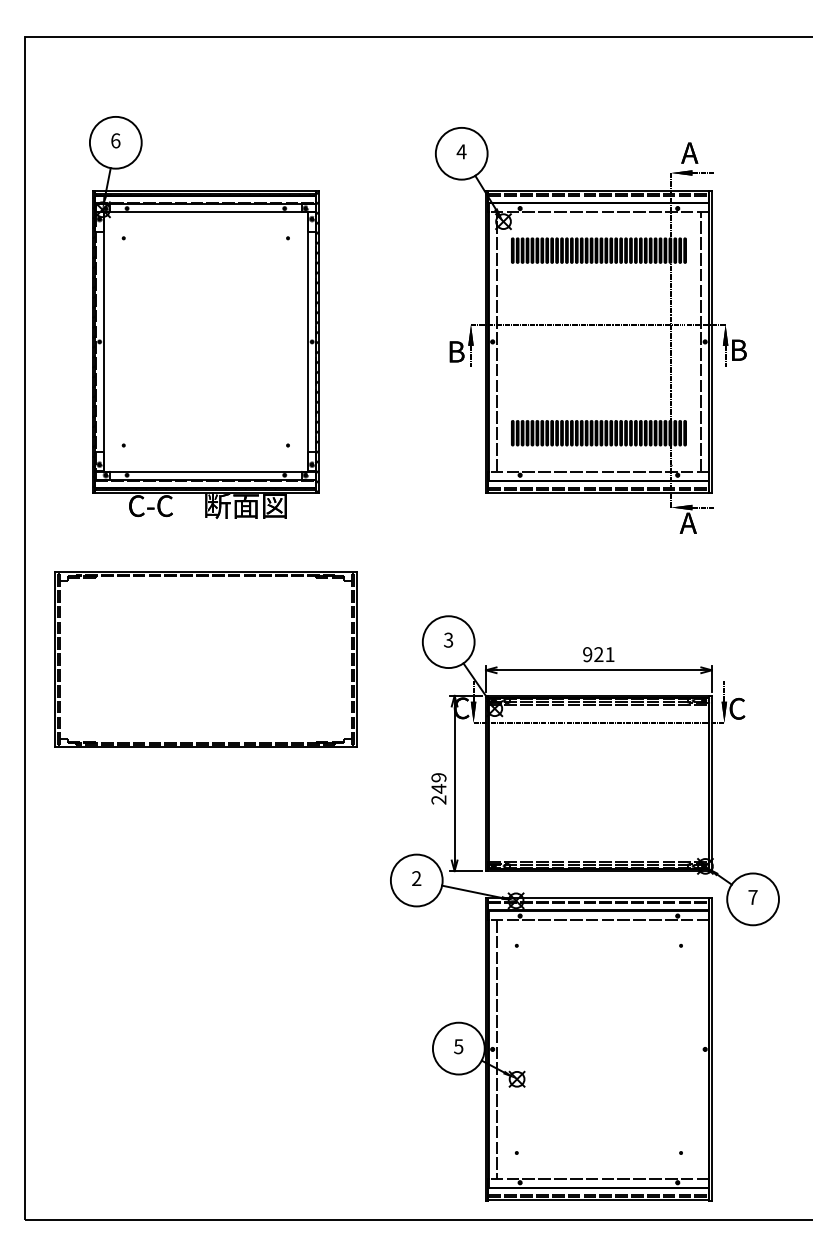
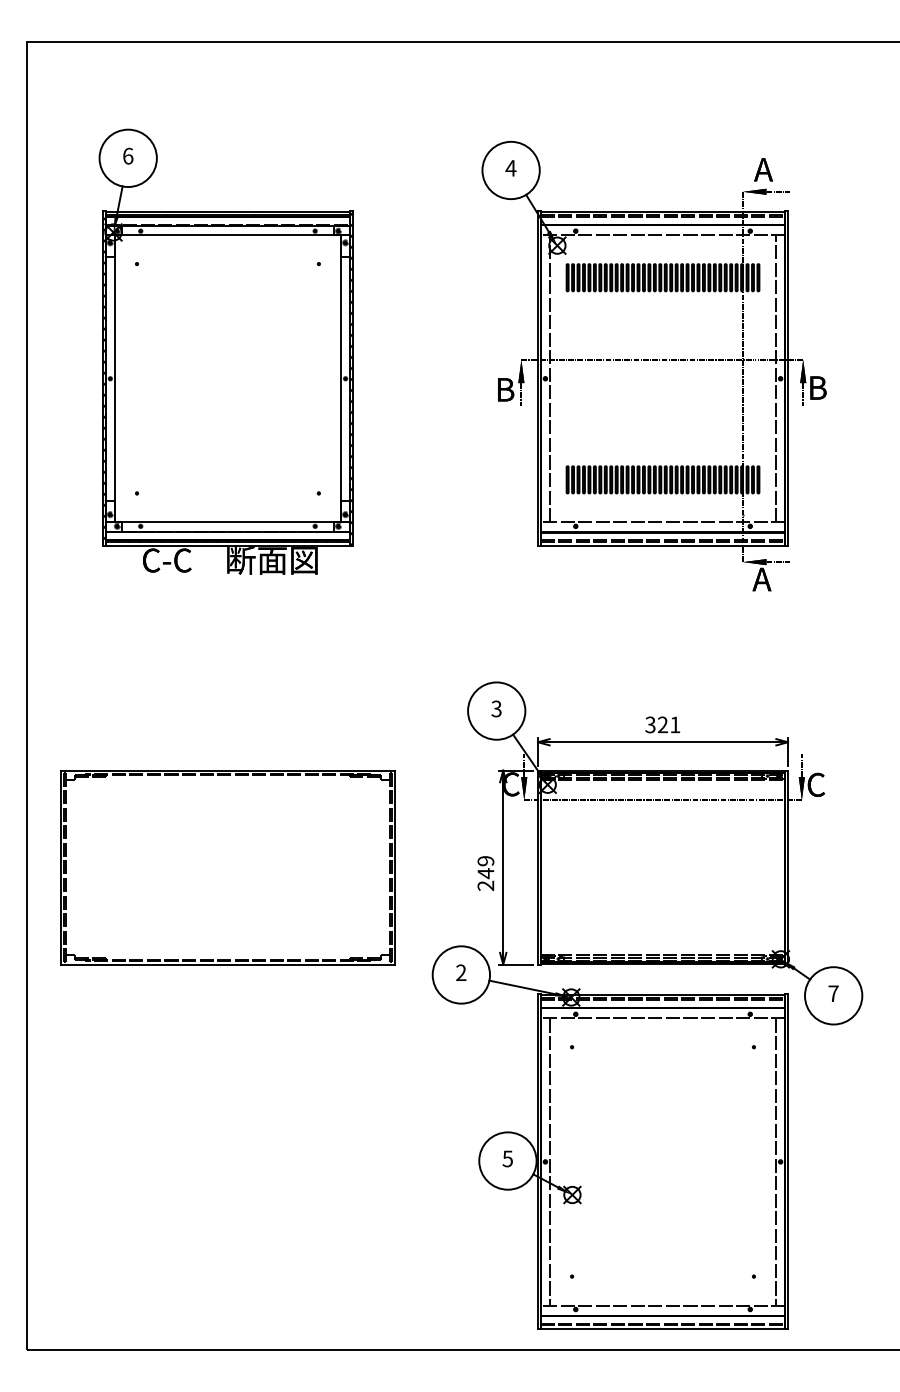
text: (587, 655) -> (650, 725), 921 -> 321
part: (205, 659) -> (227, 867), moved
line: (701, 1049) -> (776, 1161), added

